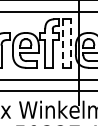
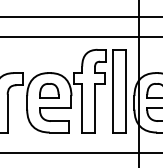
line: (70, 43) -> (125, 91), dashed -> solid
line: (63, 44) -> (113, 92), dashed -> solid

